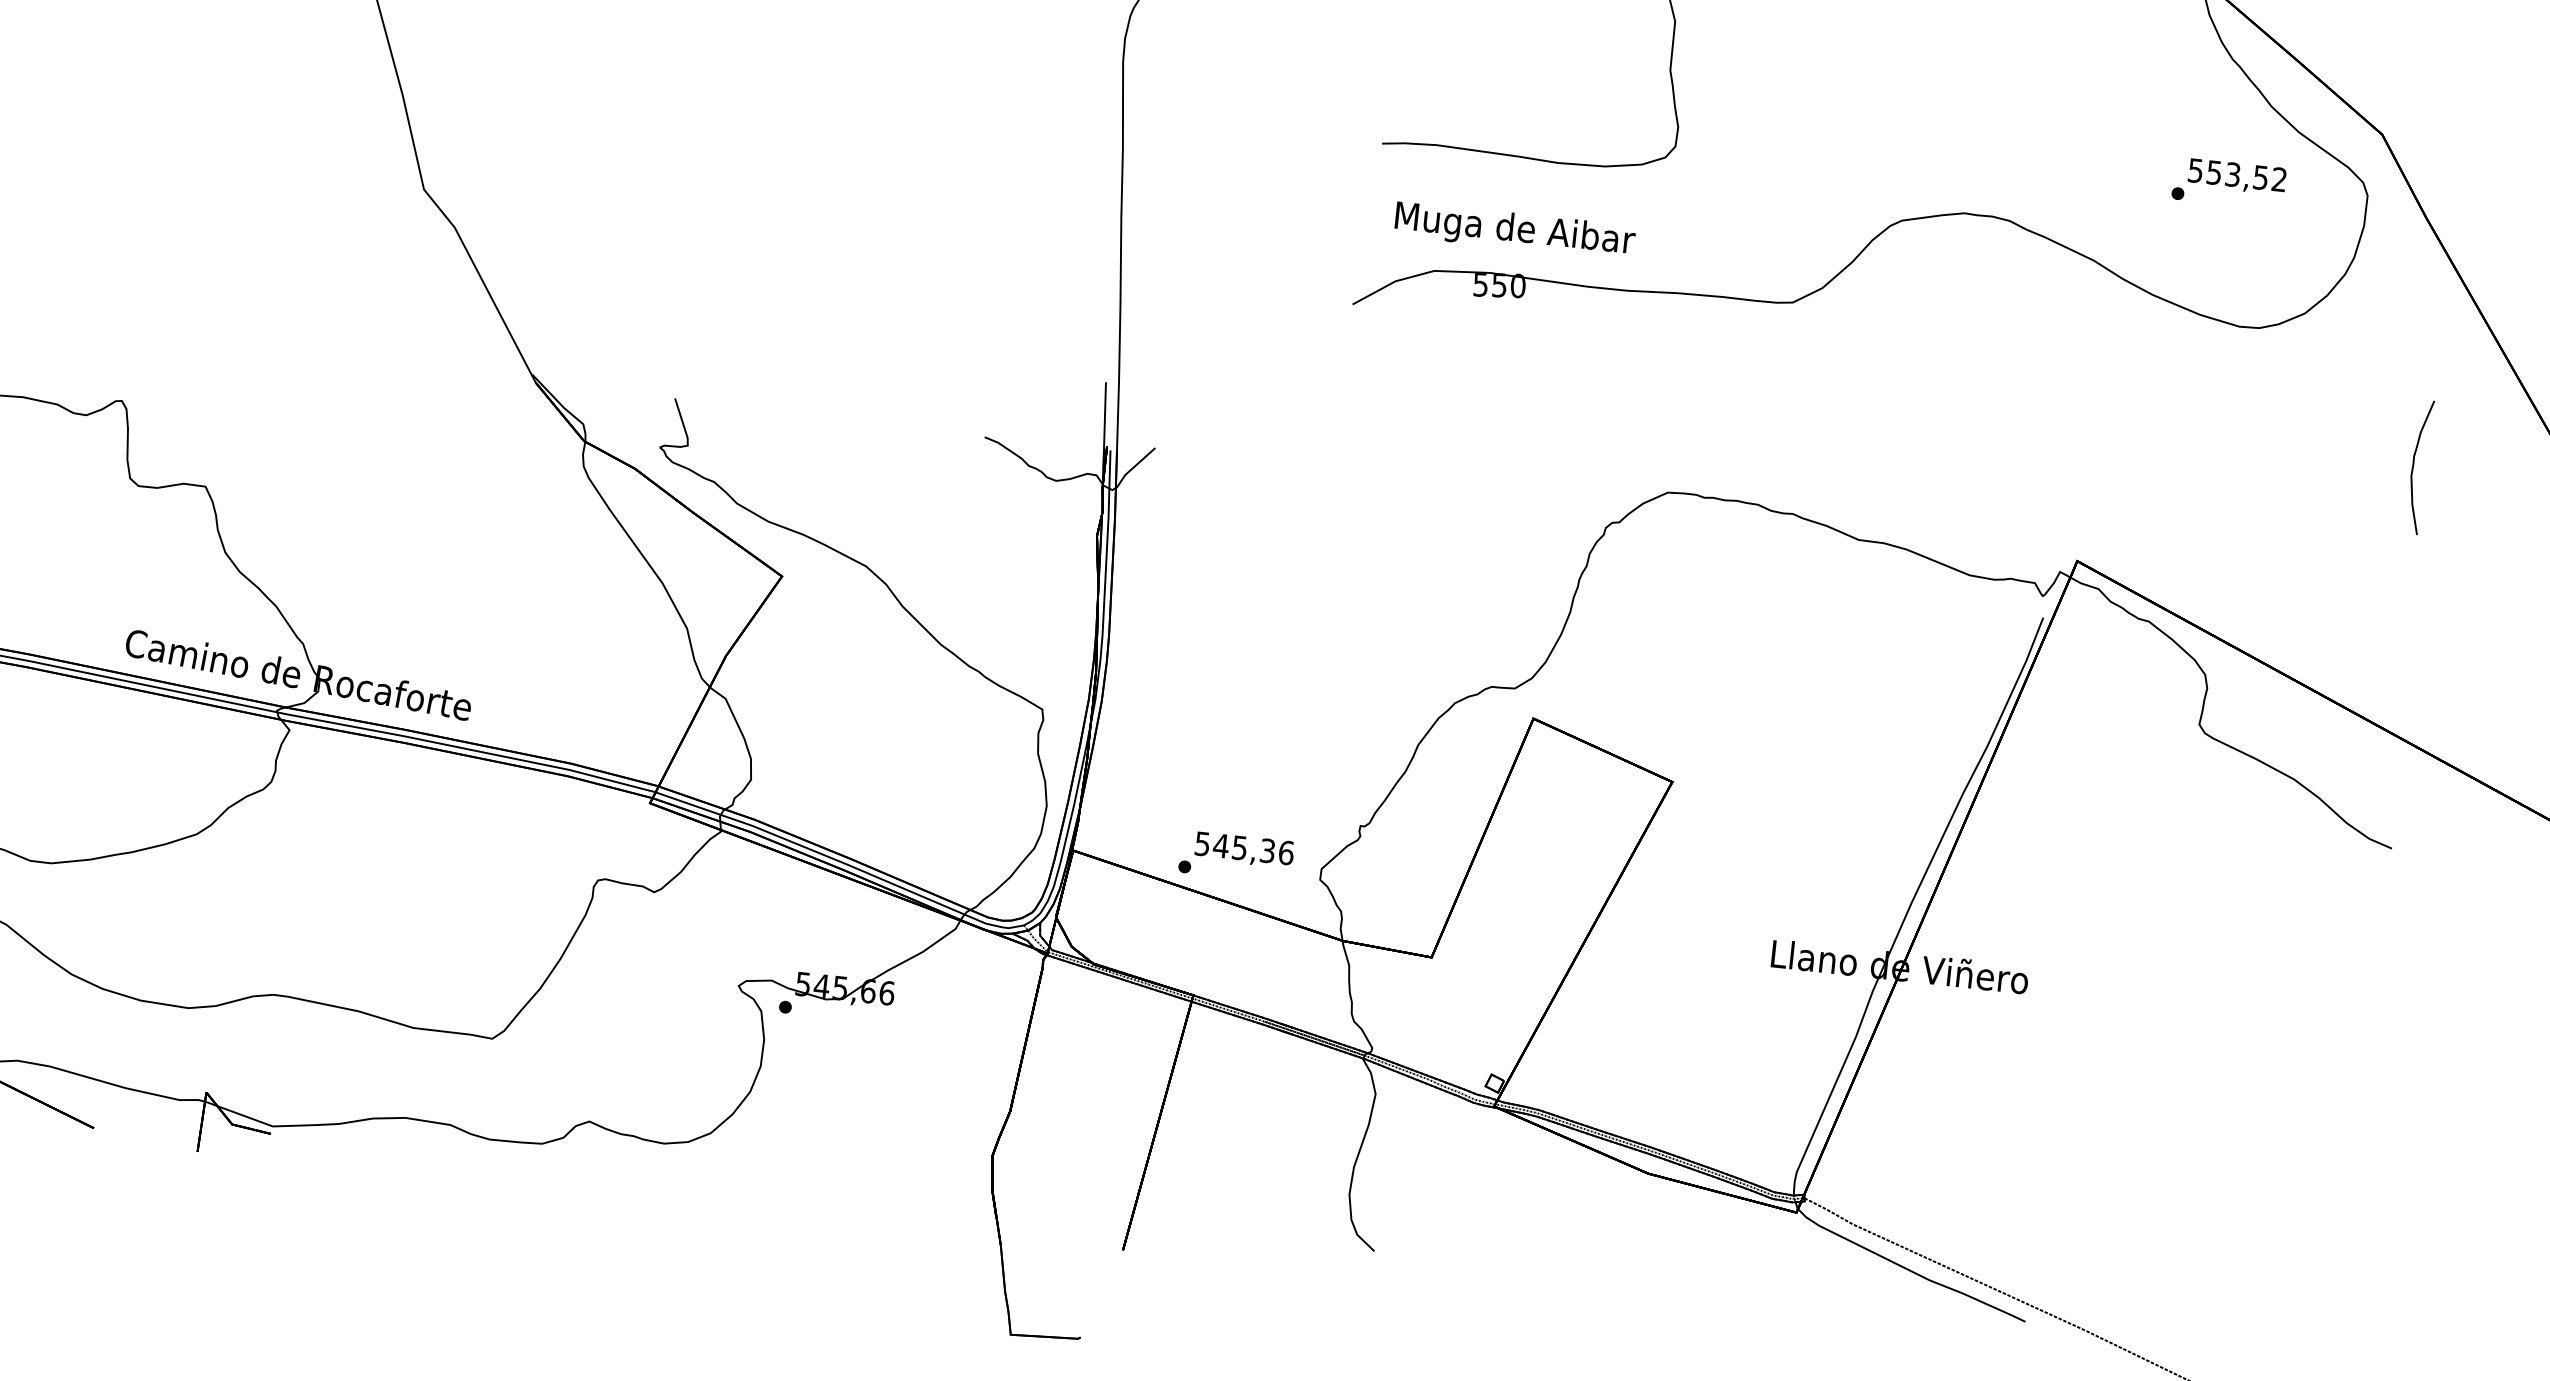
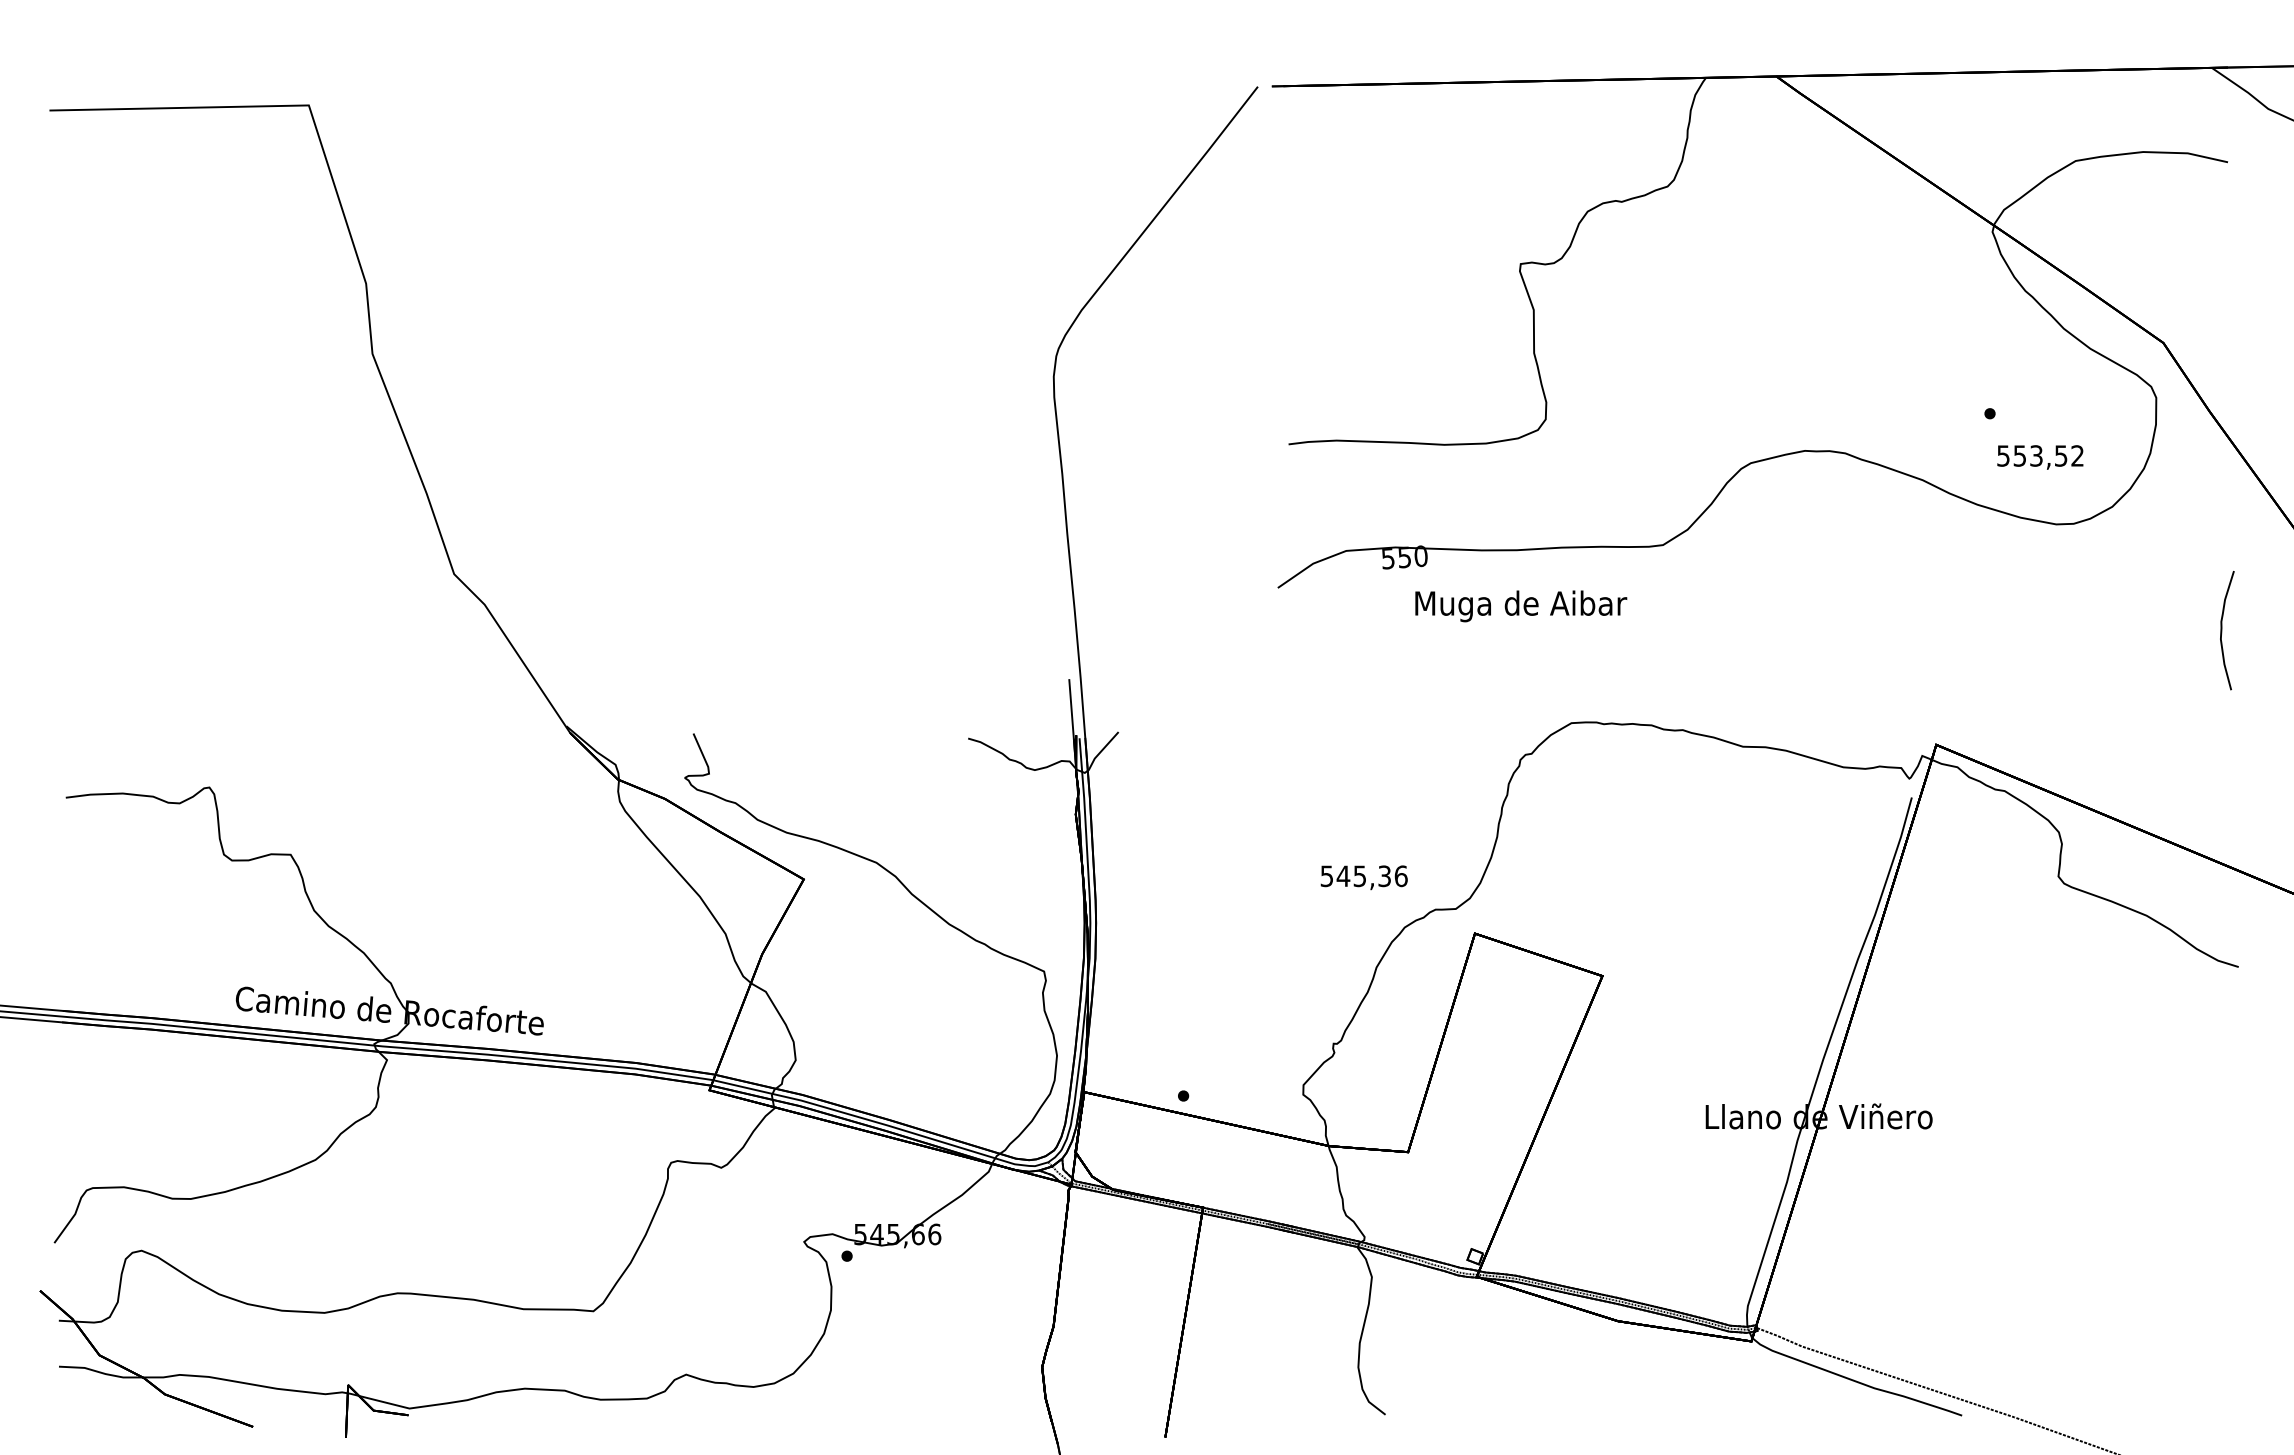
text: (2237, 176) -> (2040, 457), moved
text: (1515, 231) -> (1521, 606), moved
text: (1243, 849) -> (1363, 877), moved

